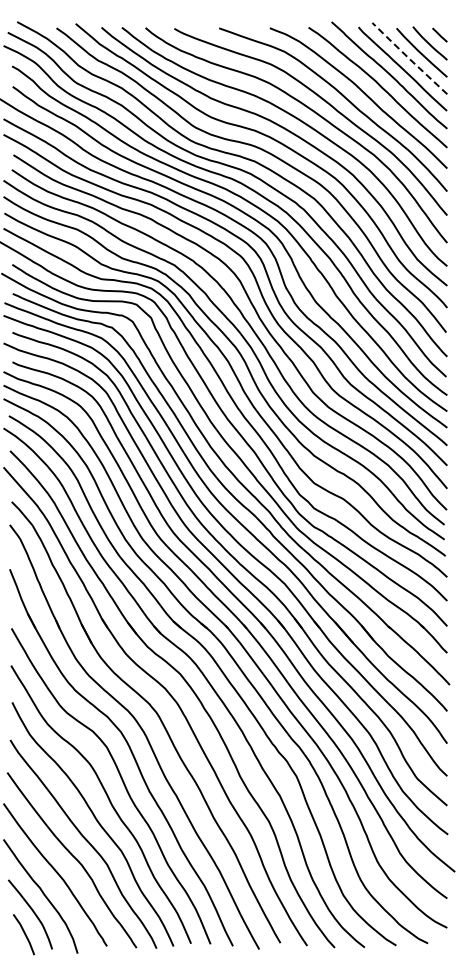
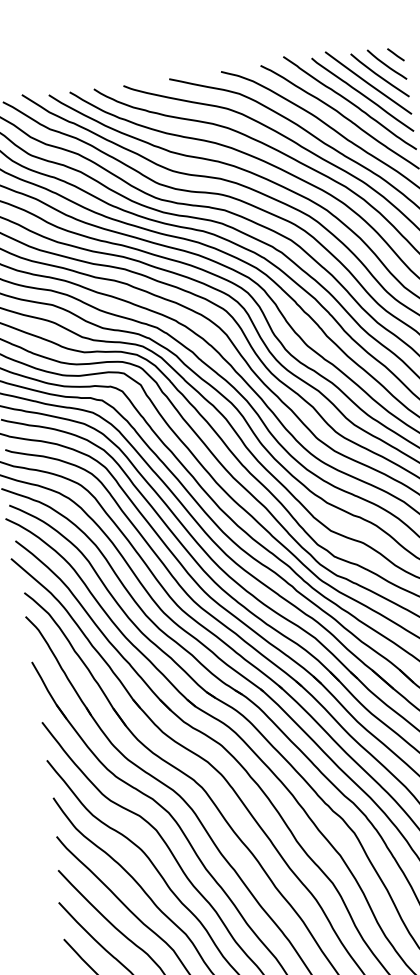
line: (409, 58) -> (368, 83), dashed -> solid

